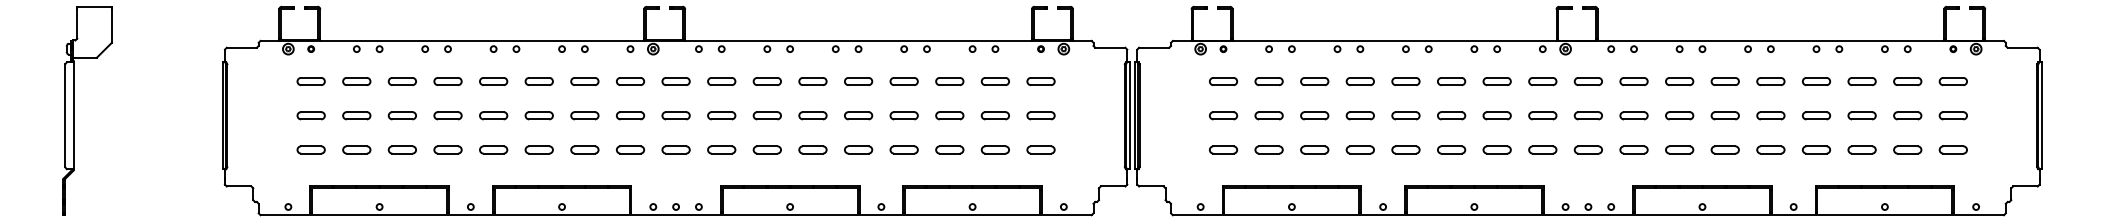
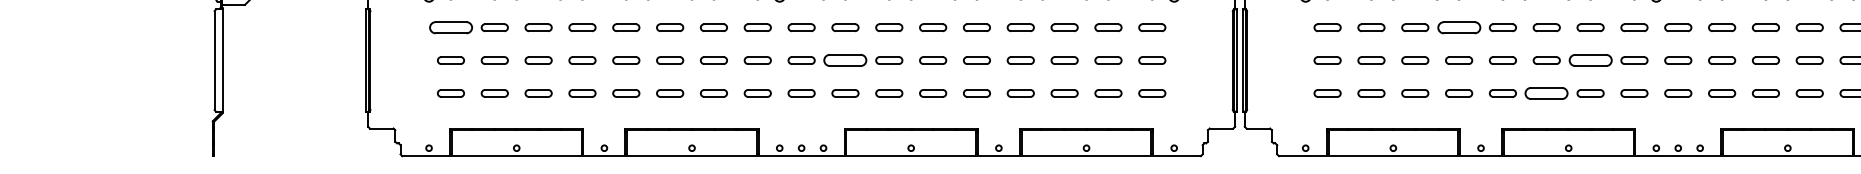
part: (310, 81) -> (450, 27), size x1.6
part: (1359, 81) -> (1458, 27), size x1.6
part: (721, 115) -> (845, 60), size x1.6
part: (1496, 115) -> (1589, 60), size x1.6
part: (1451, 149) -> (1546, 93), size x1.6

